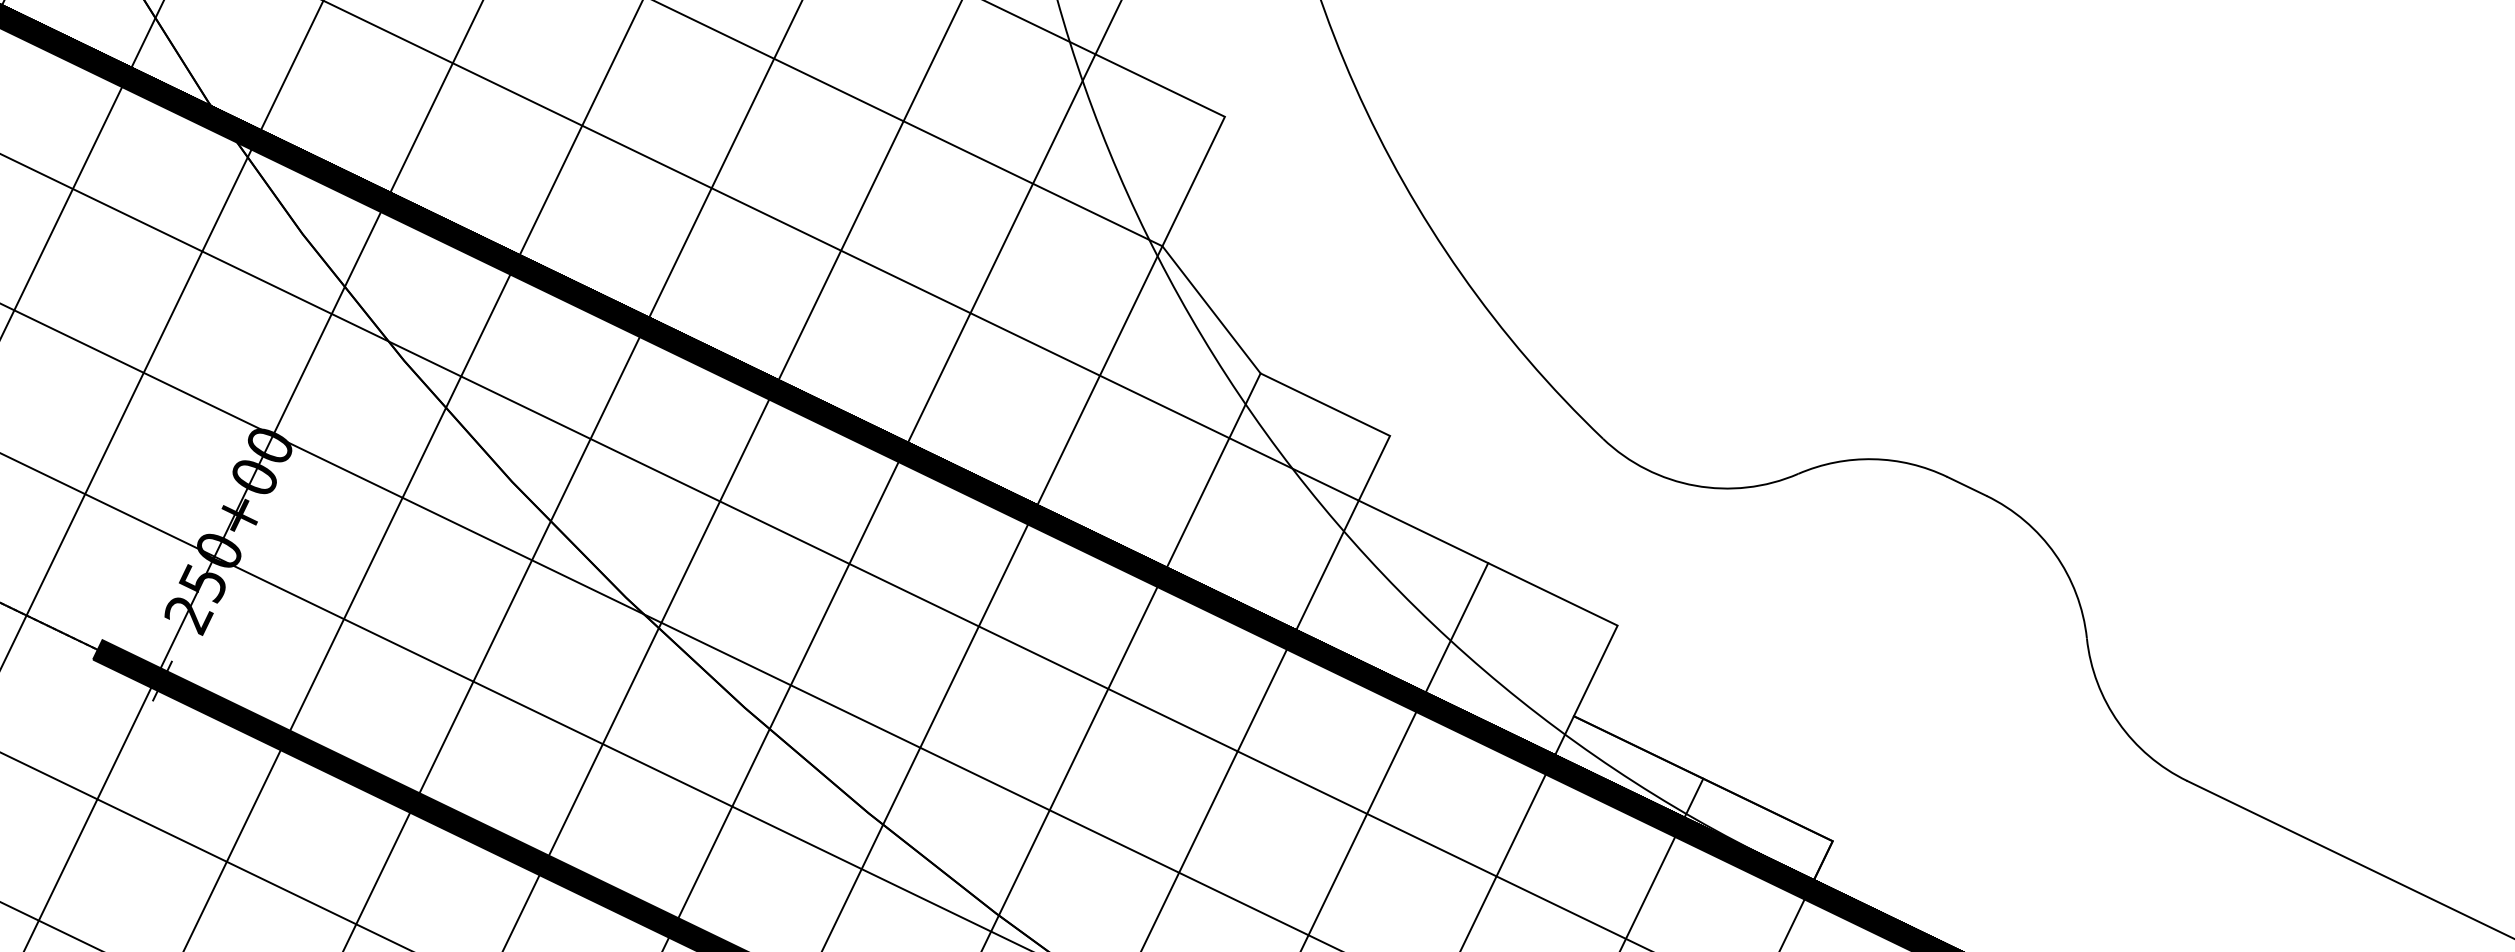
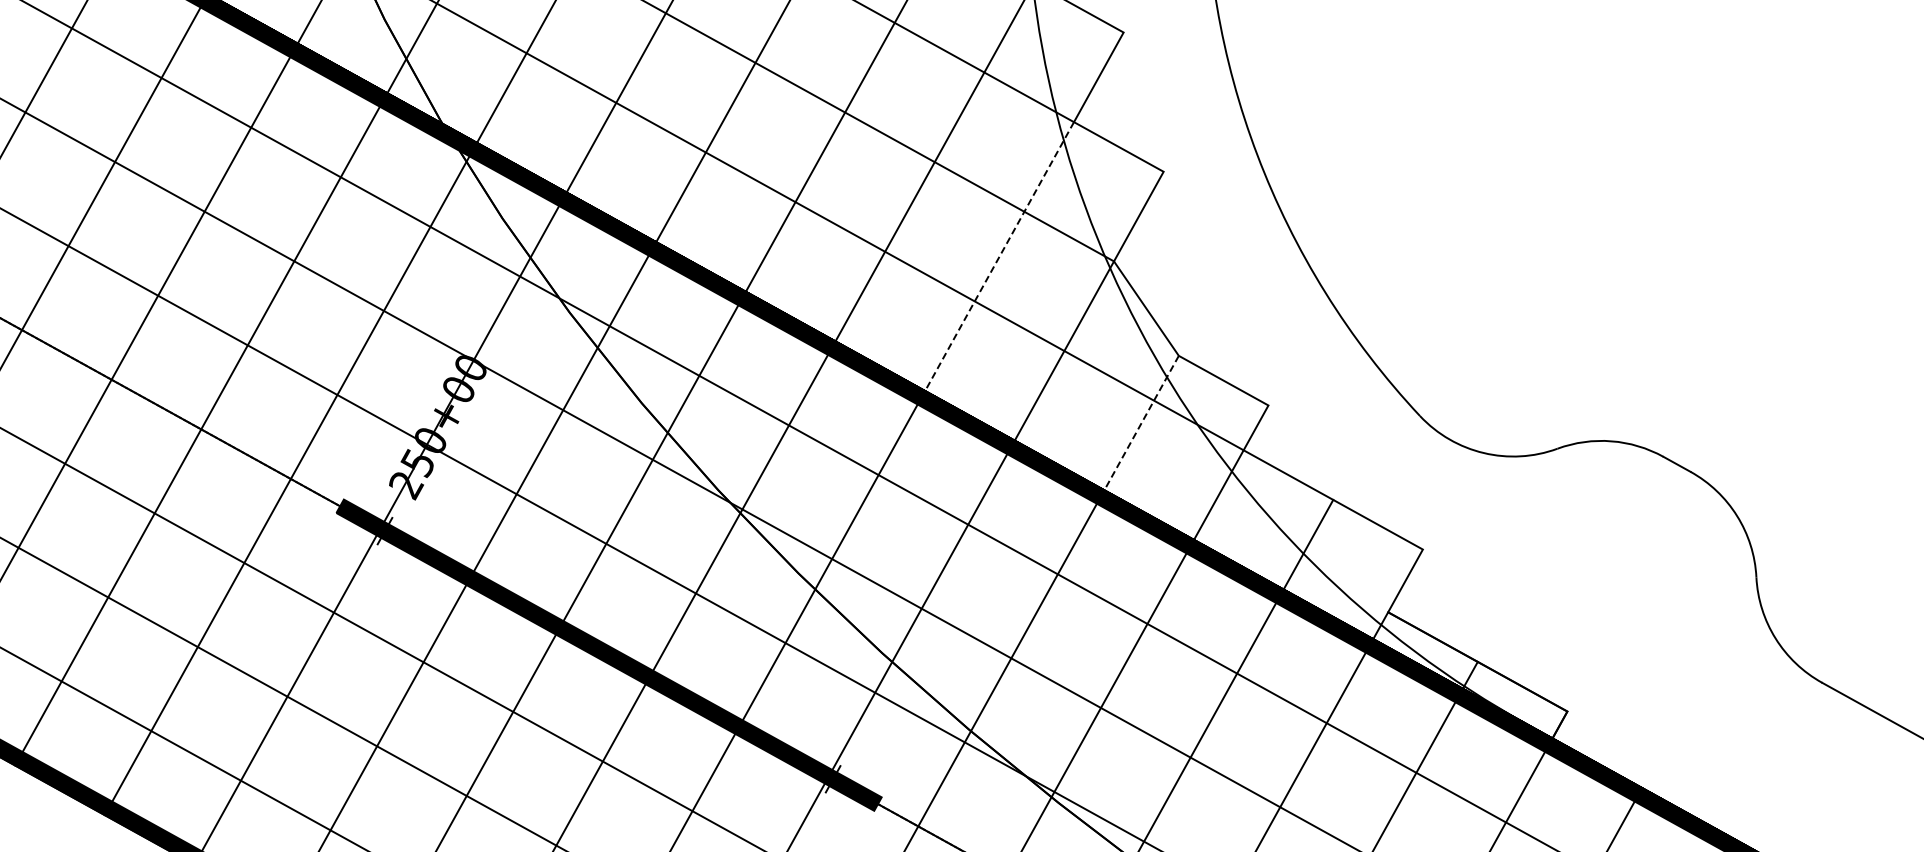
line: (1001, 248) -> (999, 256), solid -> dashed
line: (1213, 471) -> (1141, 423), solid -> dashed

